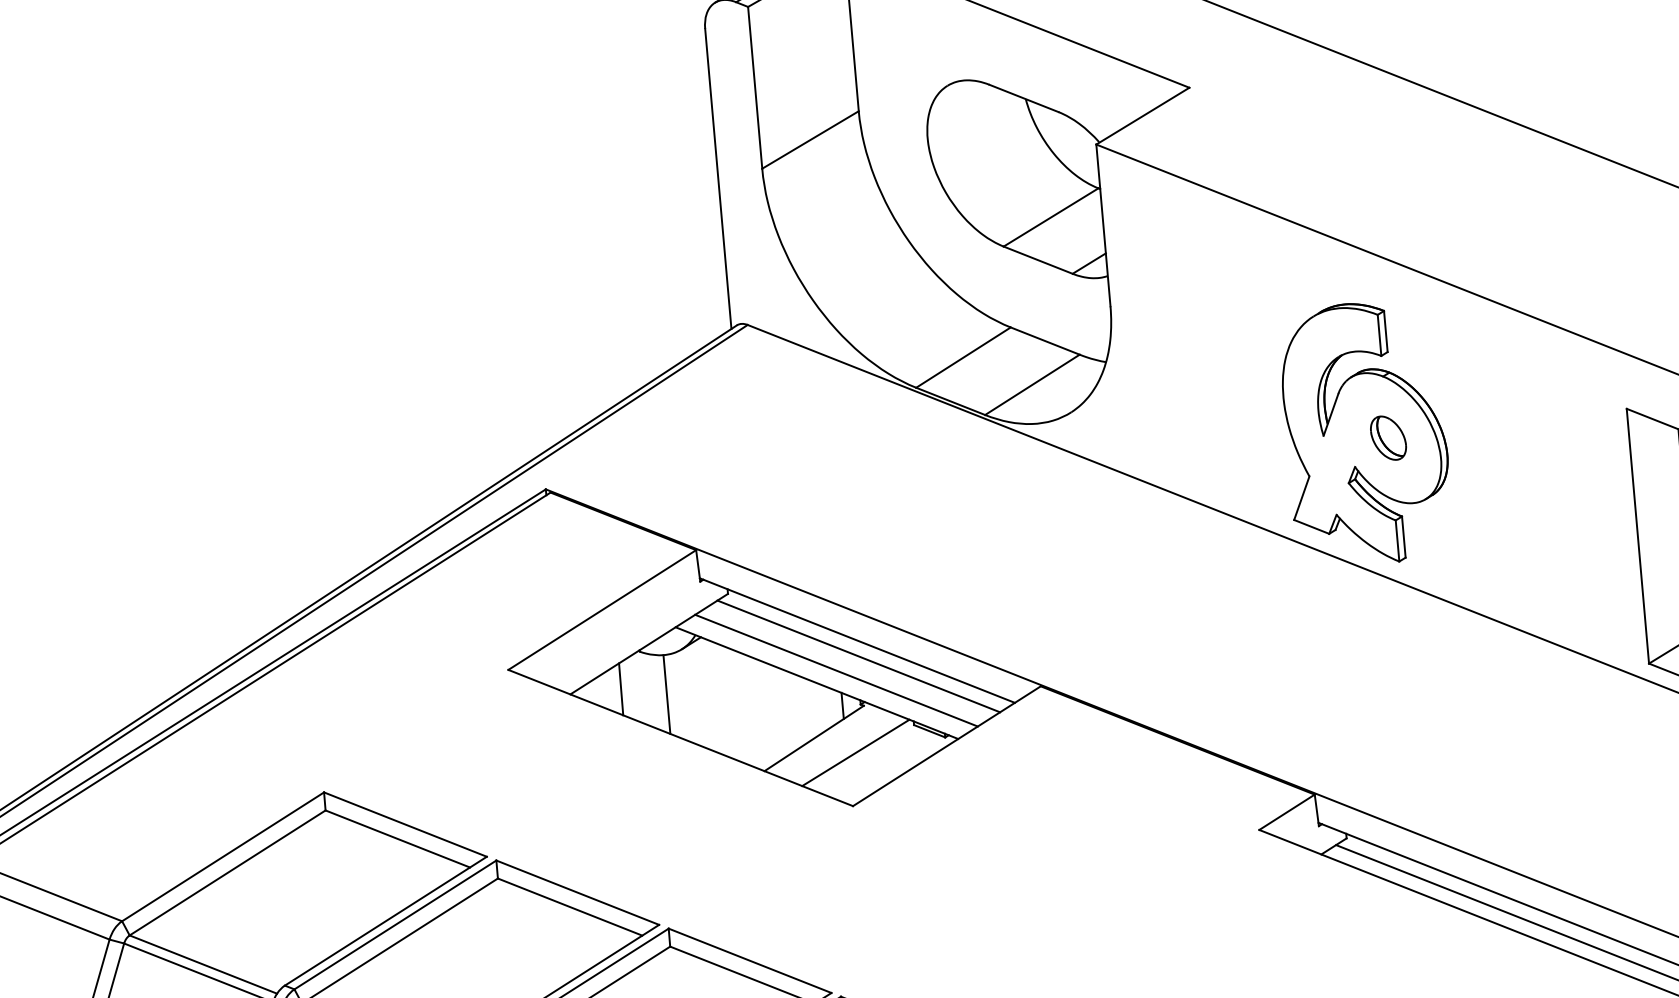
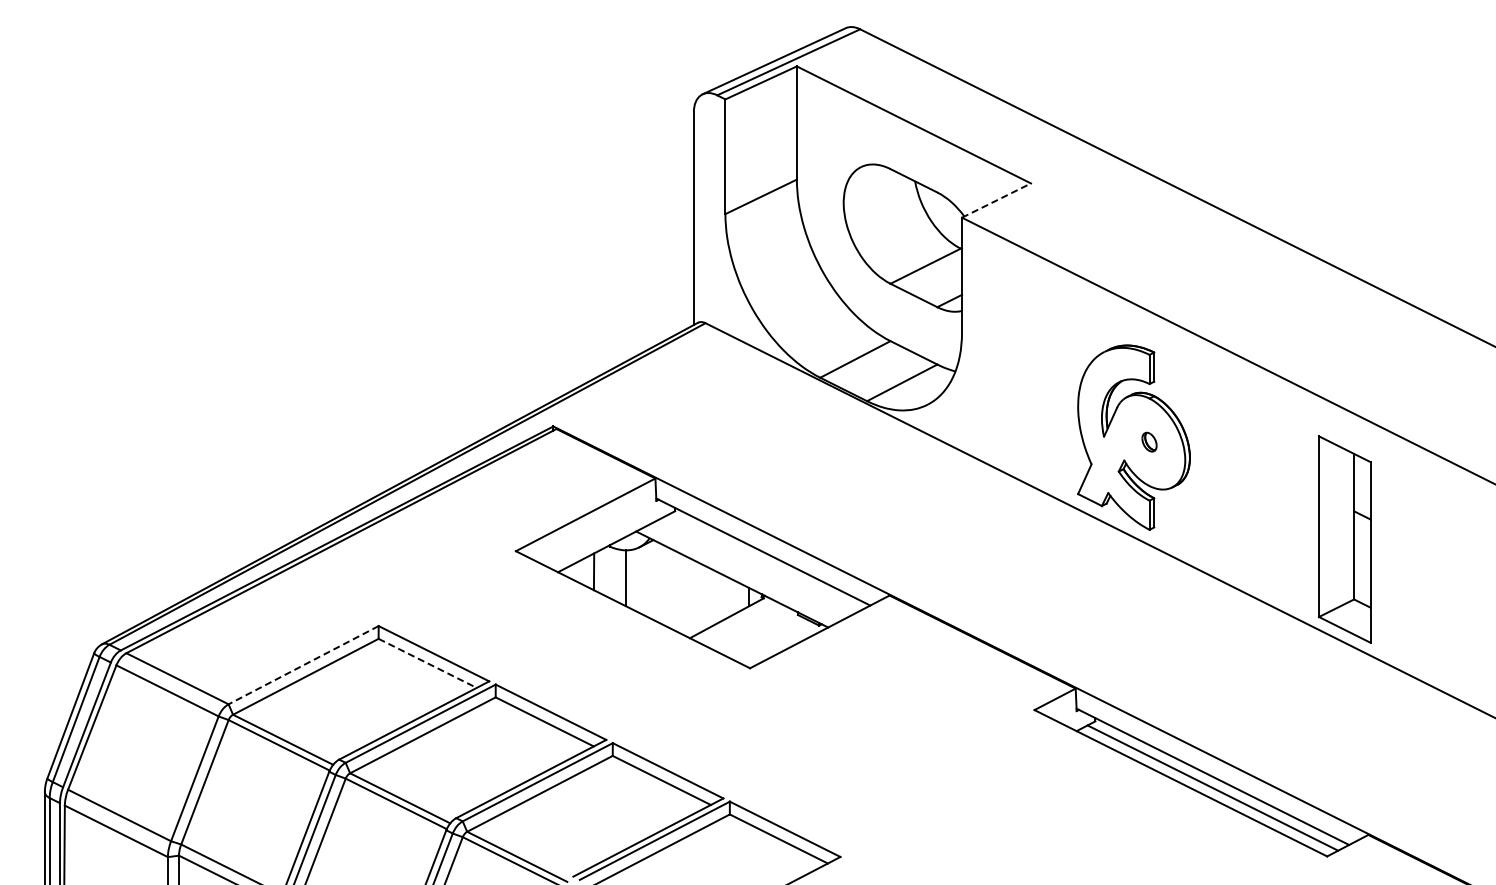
line: (1142, 116) -> (996, 200), solid -> dashed
part: (1388, 437) -> (1149, 441), size x0.6
line: (859, 656) -> (763, 563), removed
line: (836, 670) -> (746, 571), removed
line: (856, 752) -> (755, 630), removed
line: (397, 839) -> (427, 663), solid -> dashed
line: (222, 857) -> (303, 665), solid -> dashed

